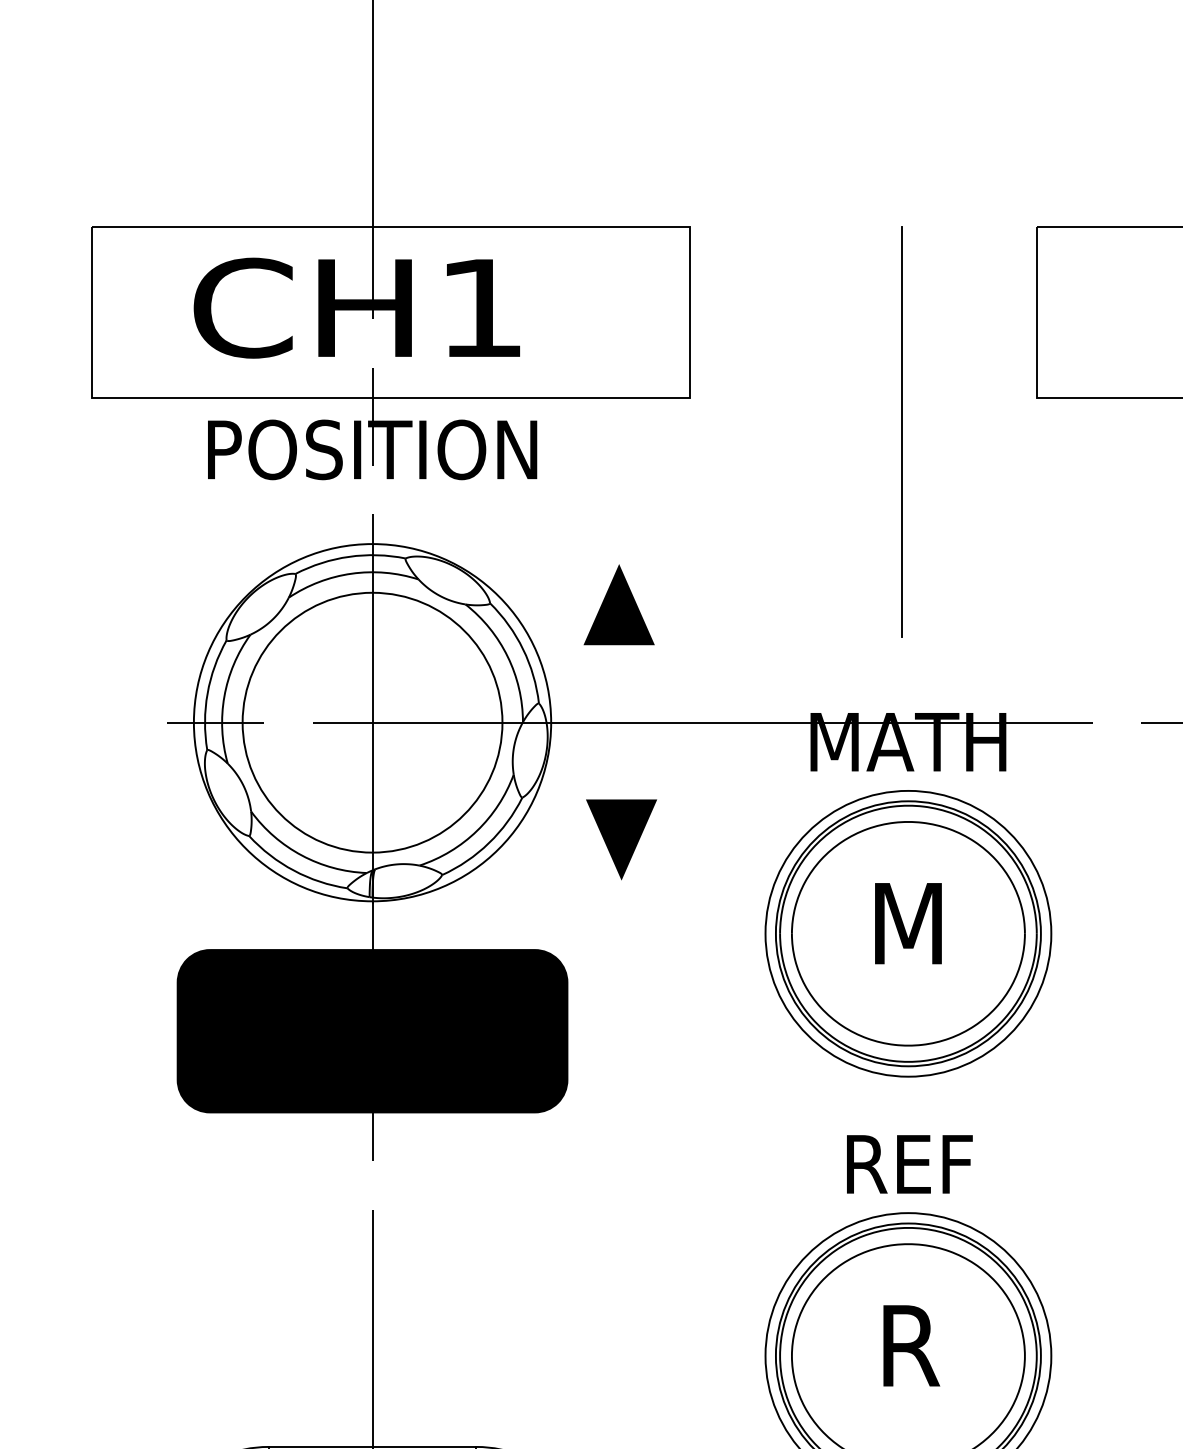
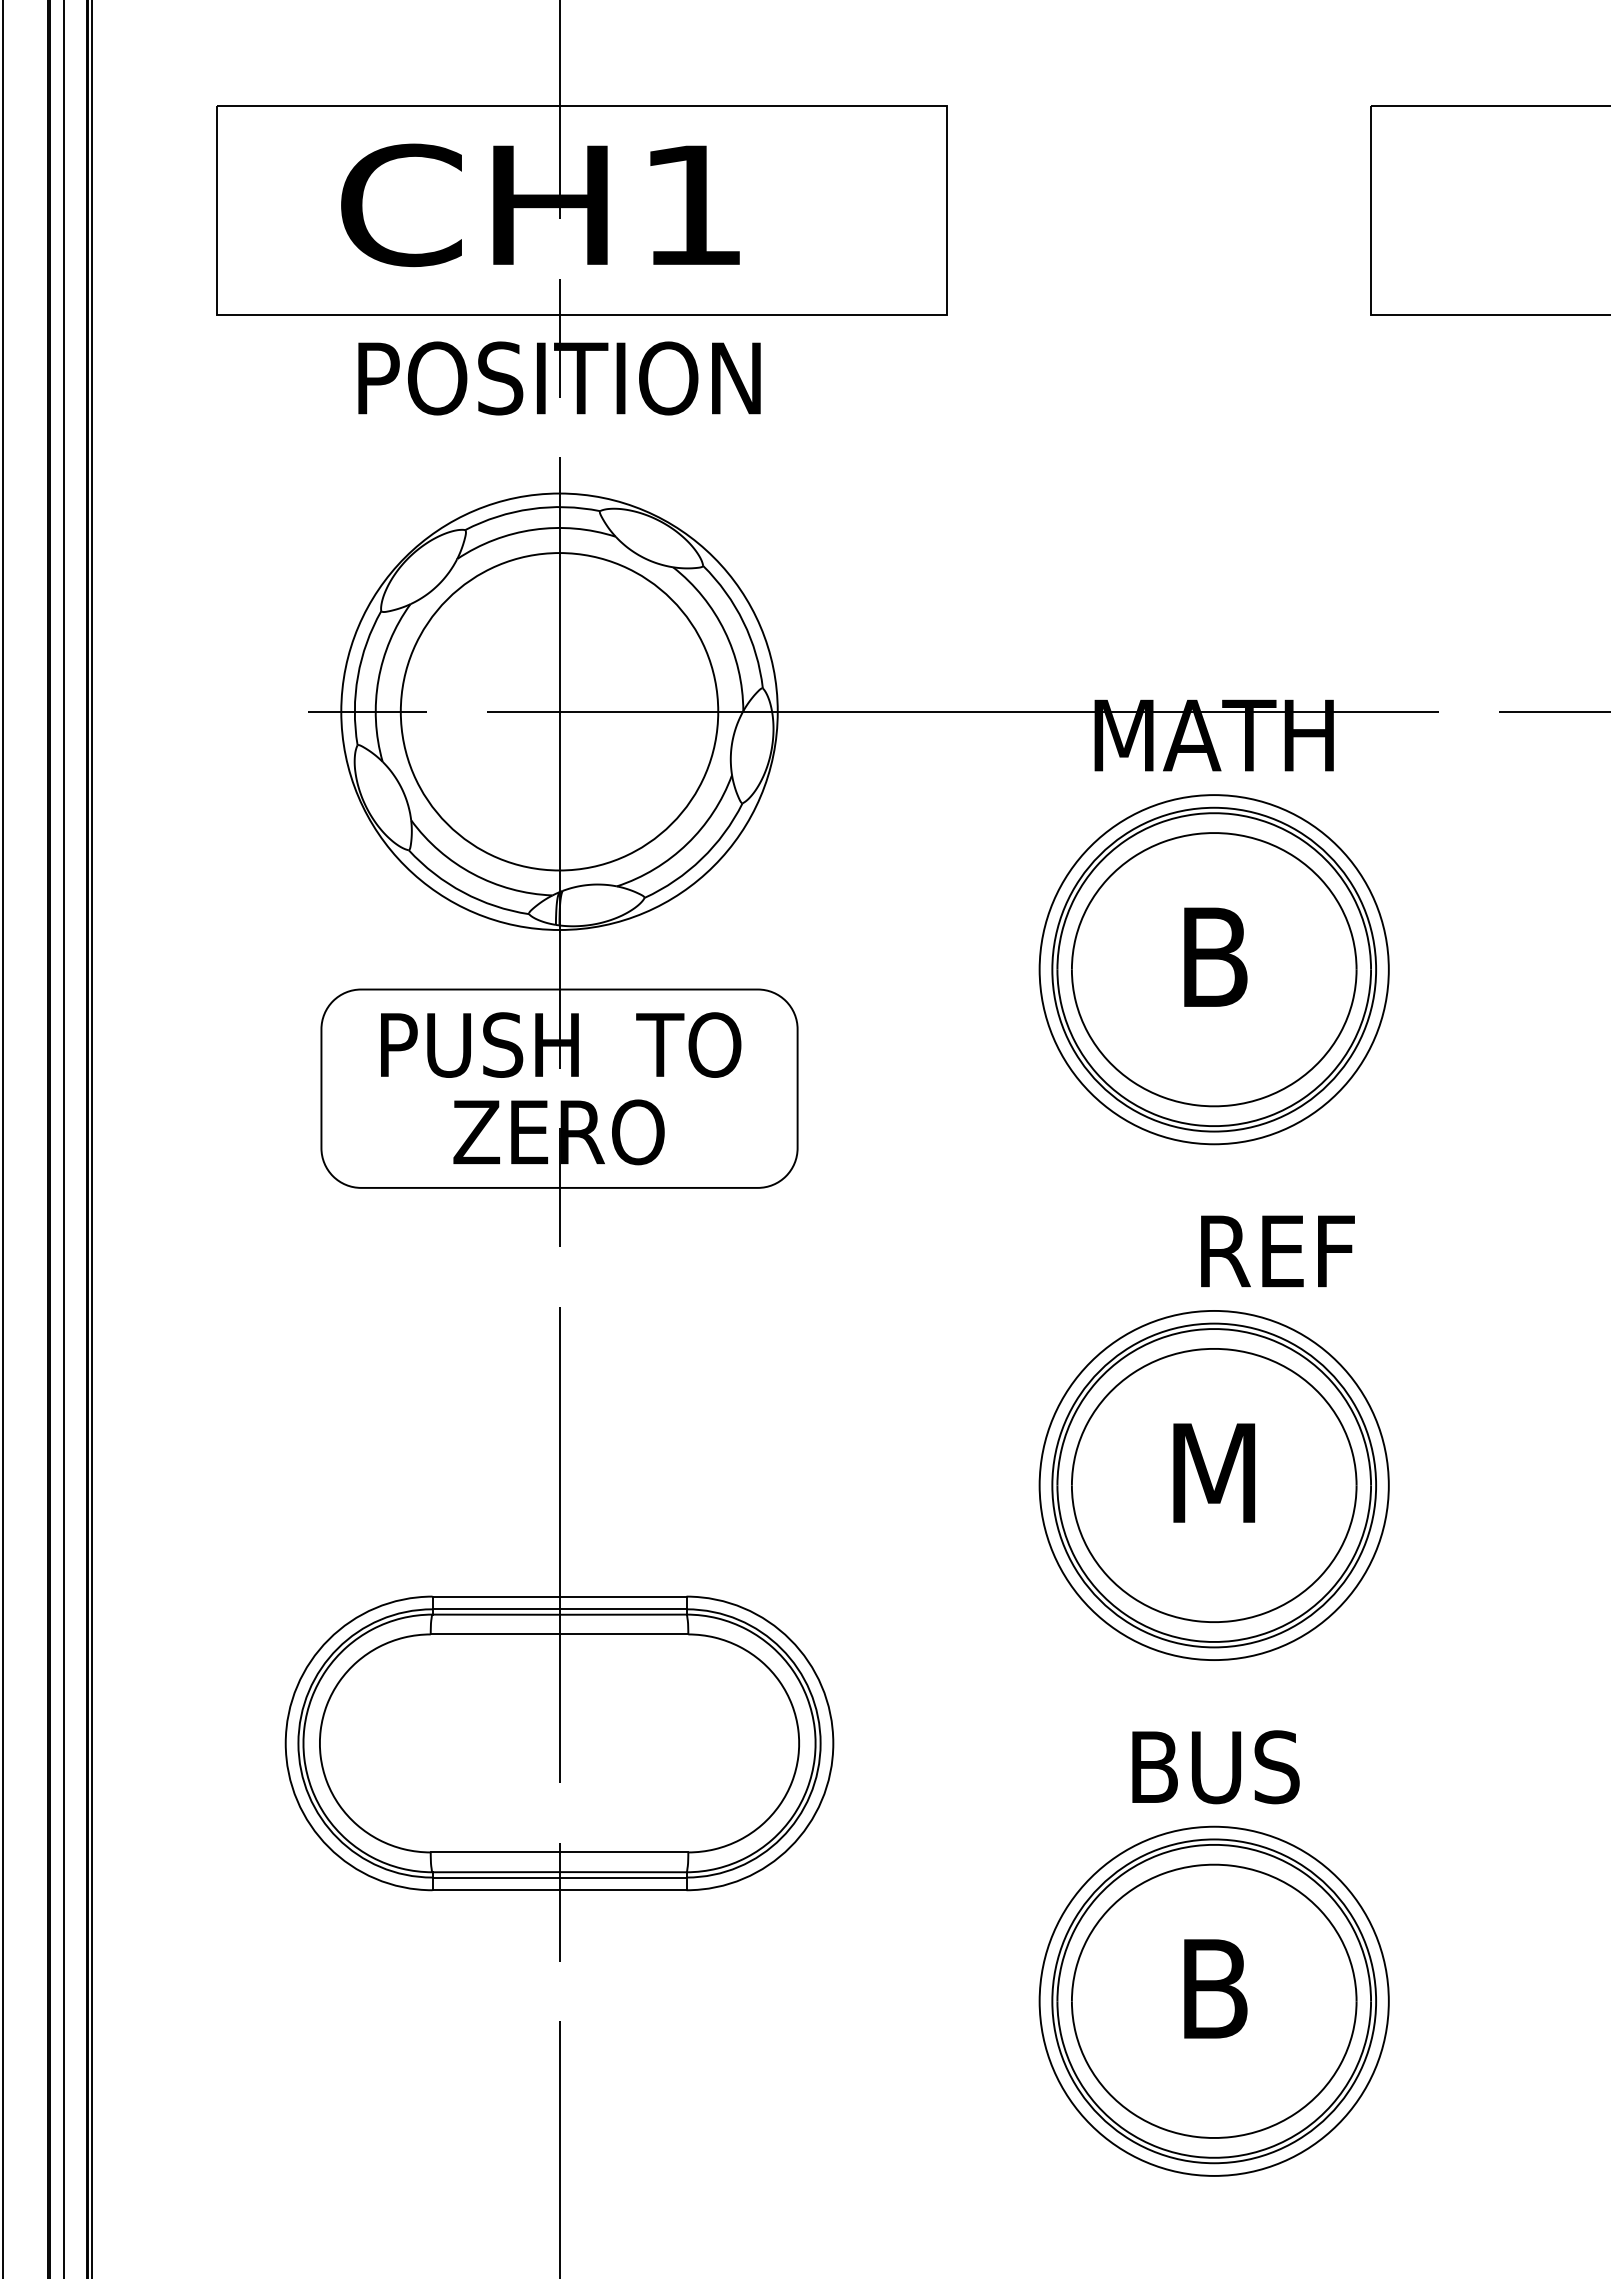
line: (901, 431) -> (1205, 356), removed
part: (618, 604) -> (860, 567), removed
fill: (621, 839) -> (863, 854), removed
text: (908, 923) -> (1214, 956), M -> B
fill: (372, 1031) -> (559, 1088), removed
text: (909, 1164) -> (1277, 1251), moved
text: (908, 1345) -> (1214, 1472), R -> M

